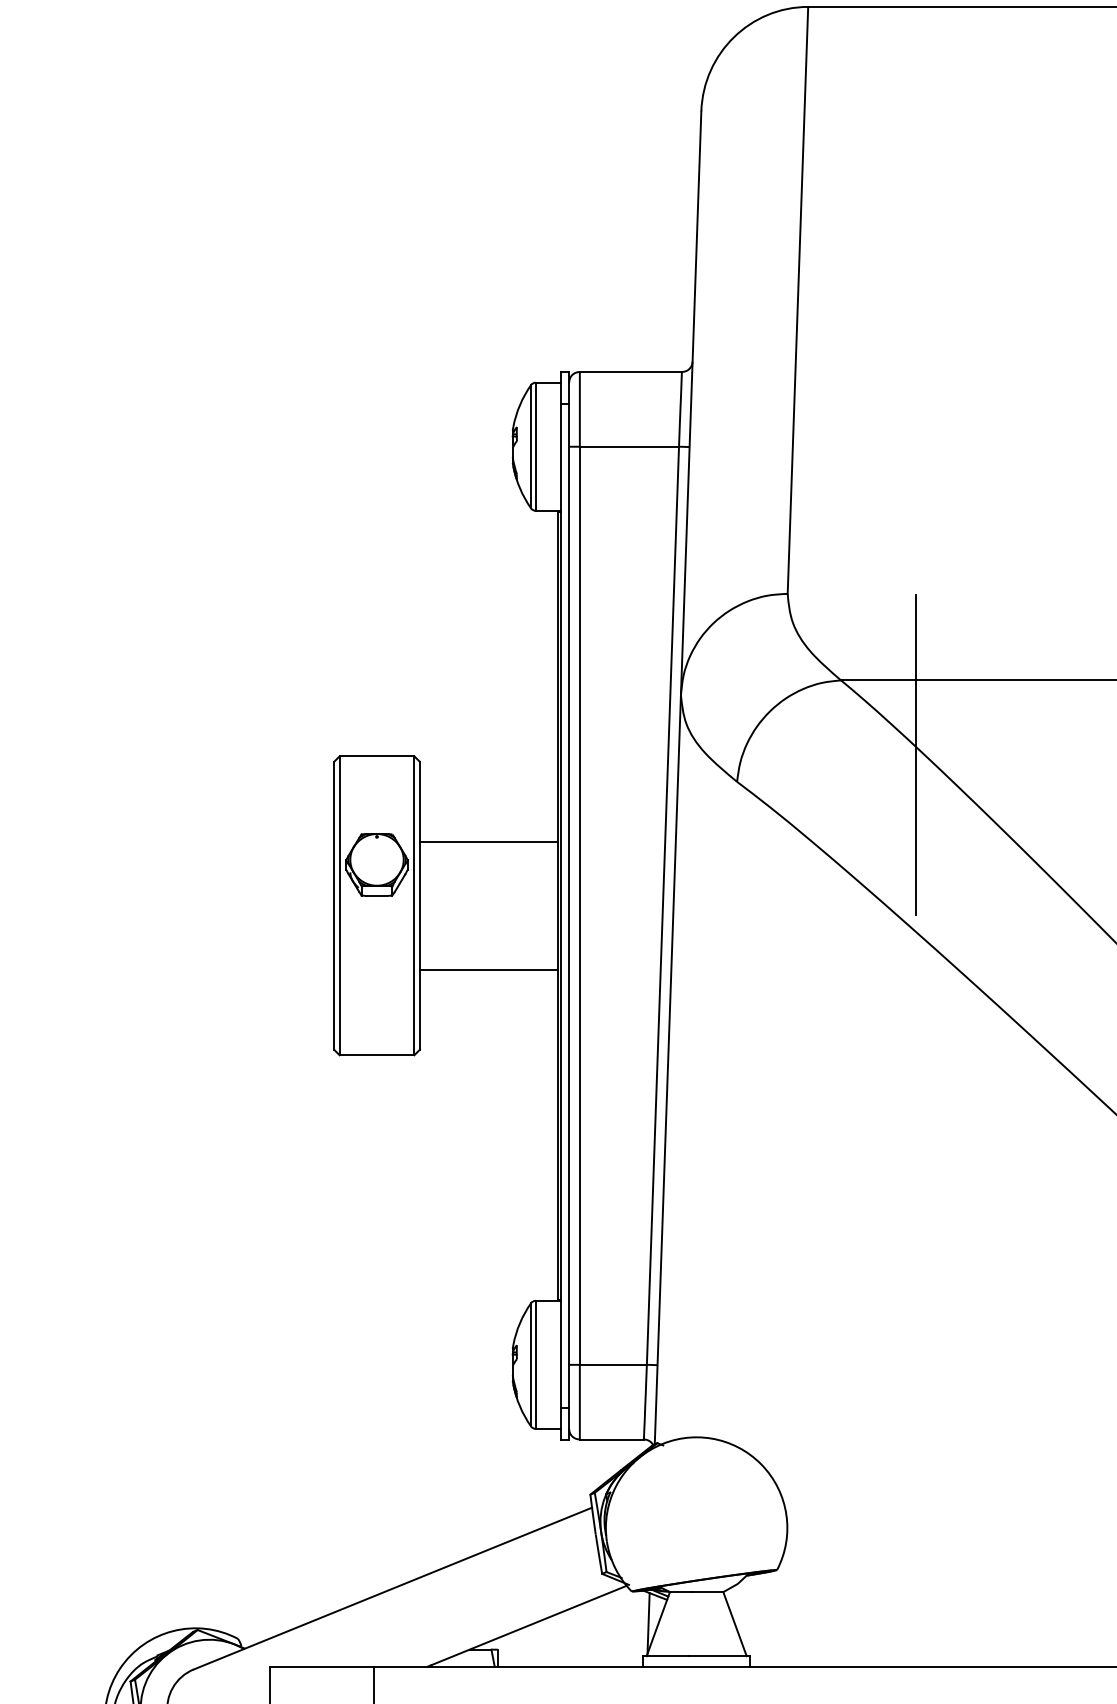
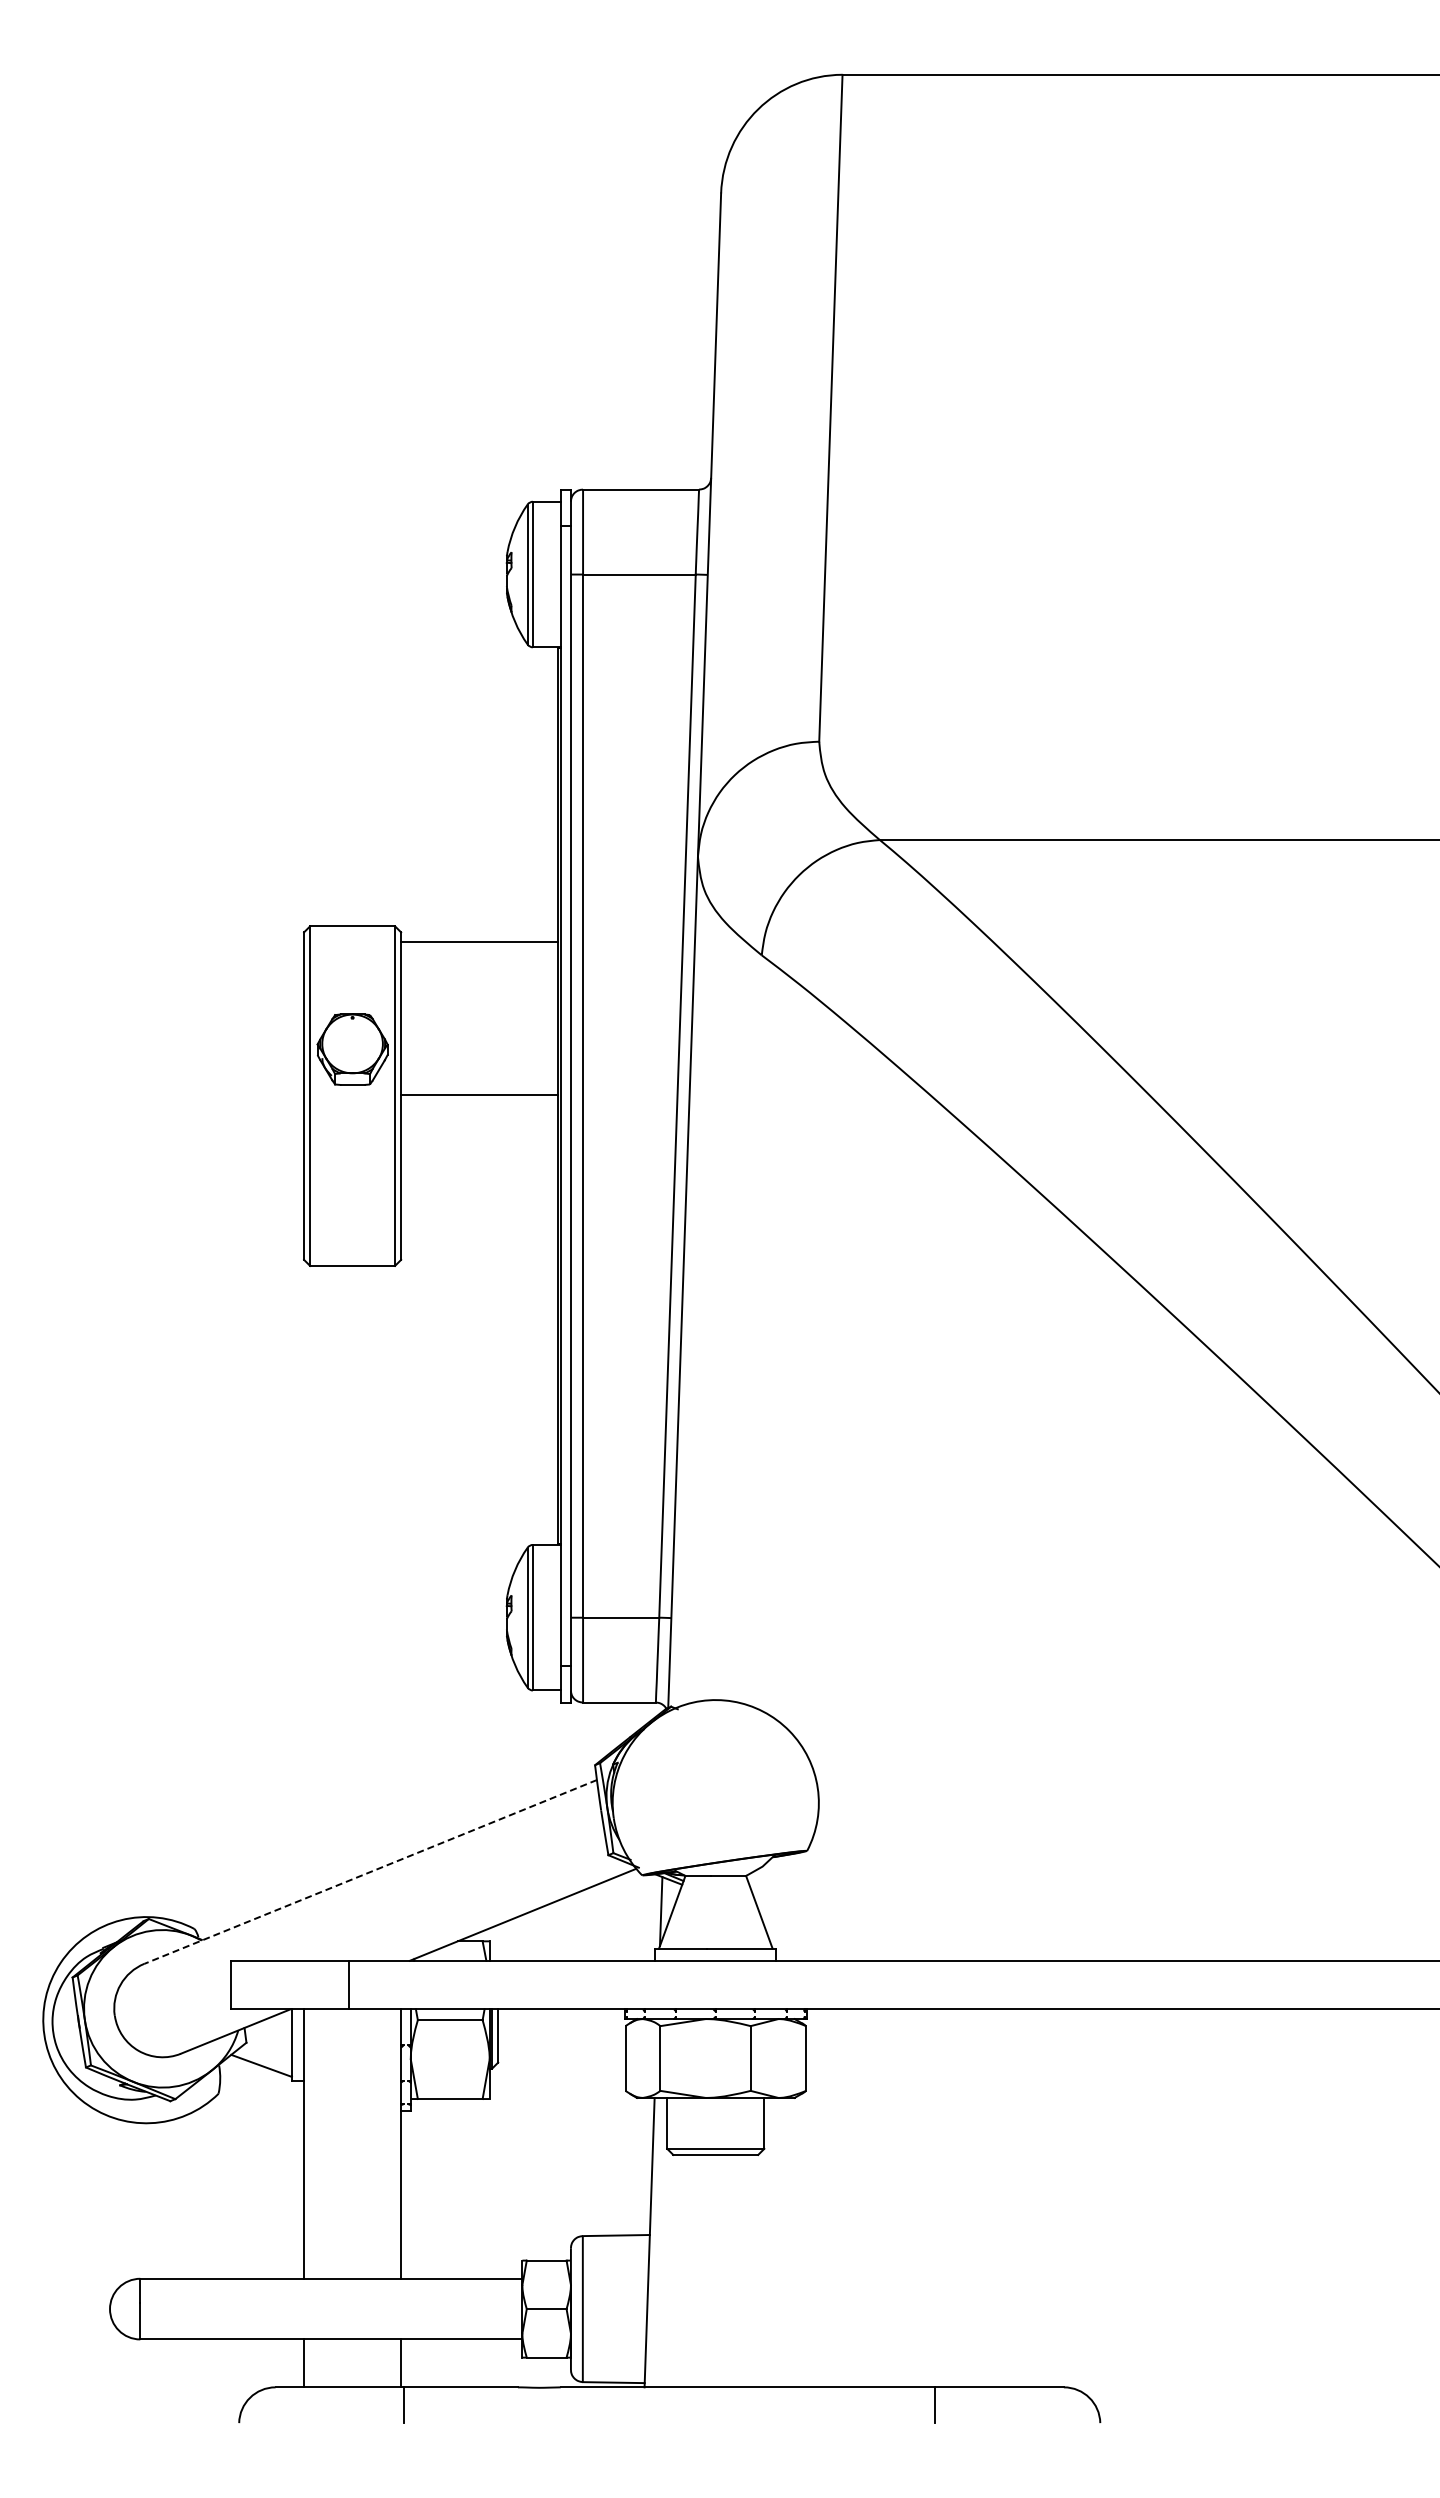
line: (915, 754) -> (964, 924), removed
line: (488, 841) -> (479, 942), moved
line: (488, 969) -> (479, 1094), moved
line: (392, 1589) -> (370, 1872), solid -> dashed

